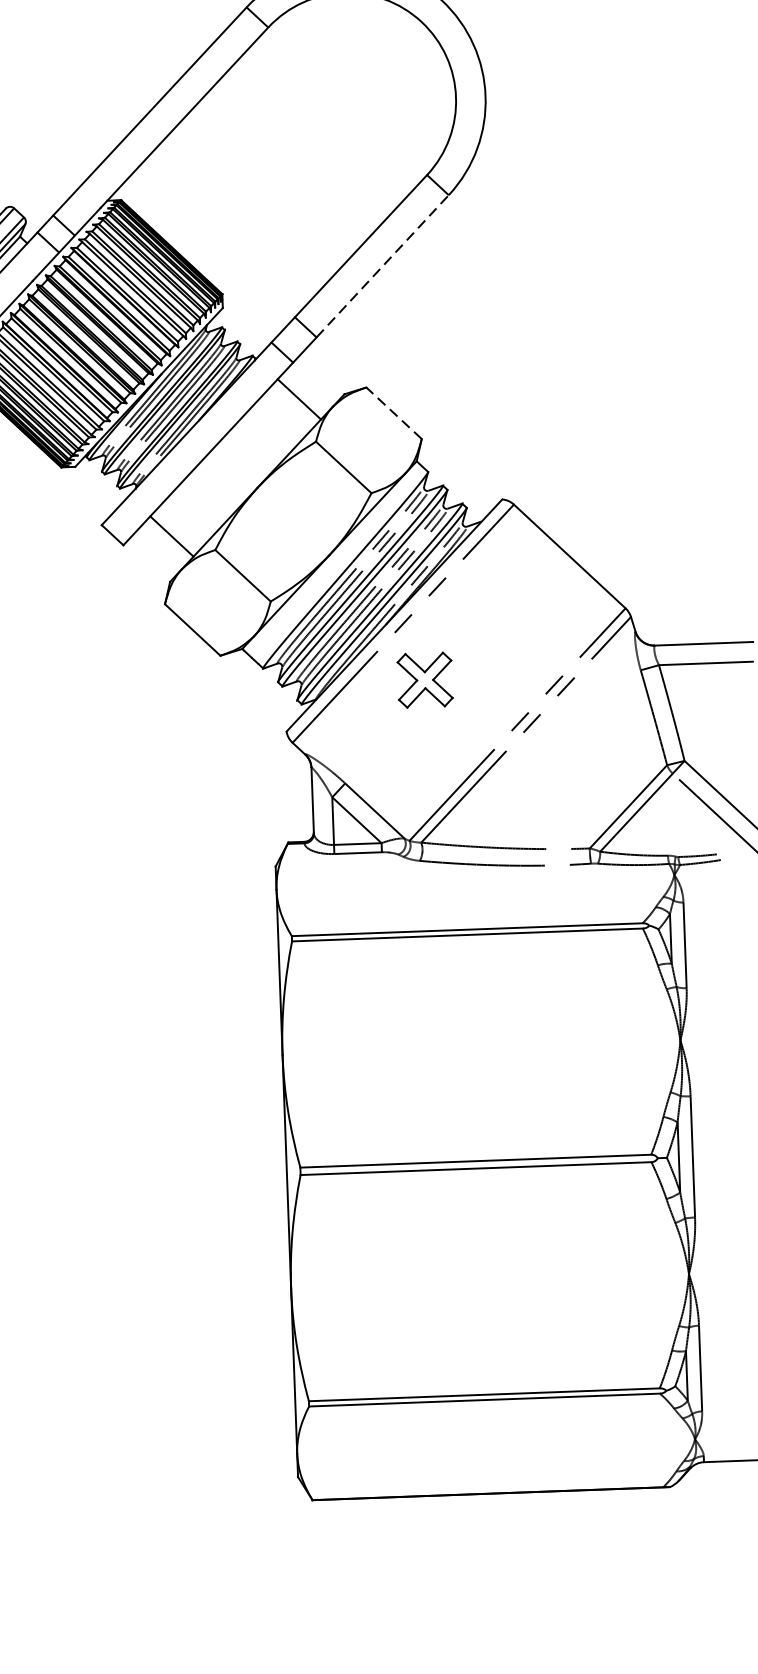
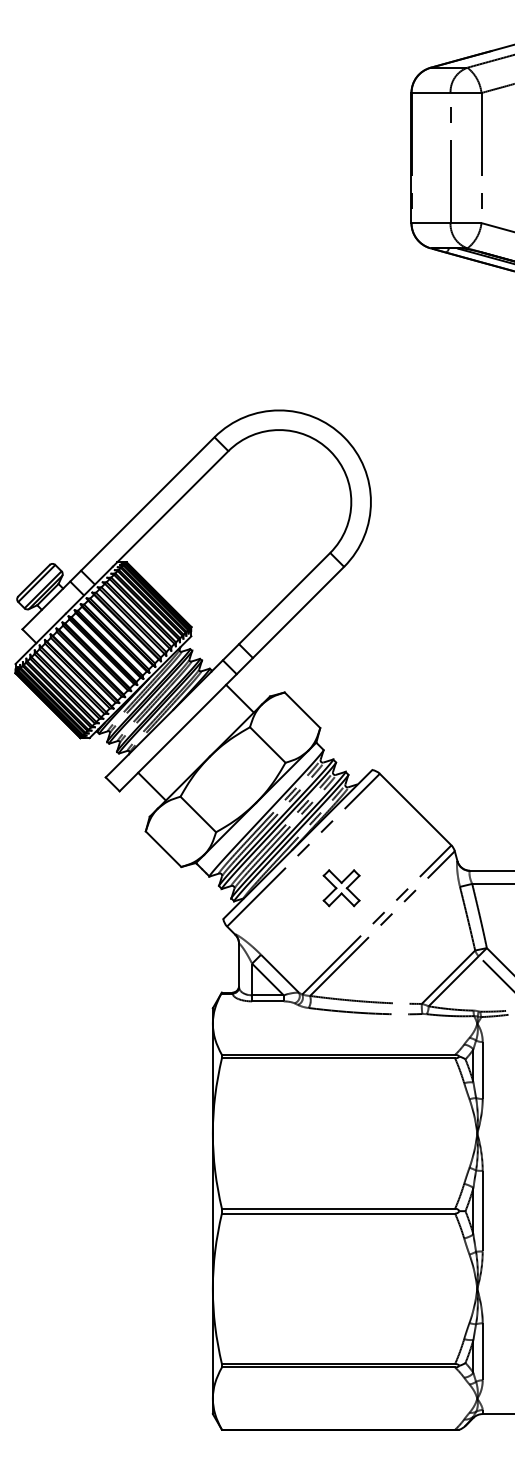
line: (382, 266) -> (298, 612), dashed -> solid
line: (394, 412) -> (302, 709), dashed -> solid
part: (424, 680) -> (341, 888), moved

